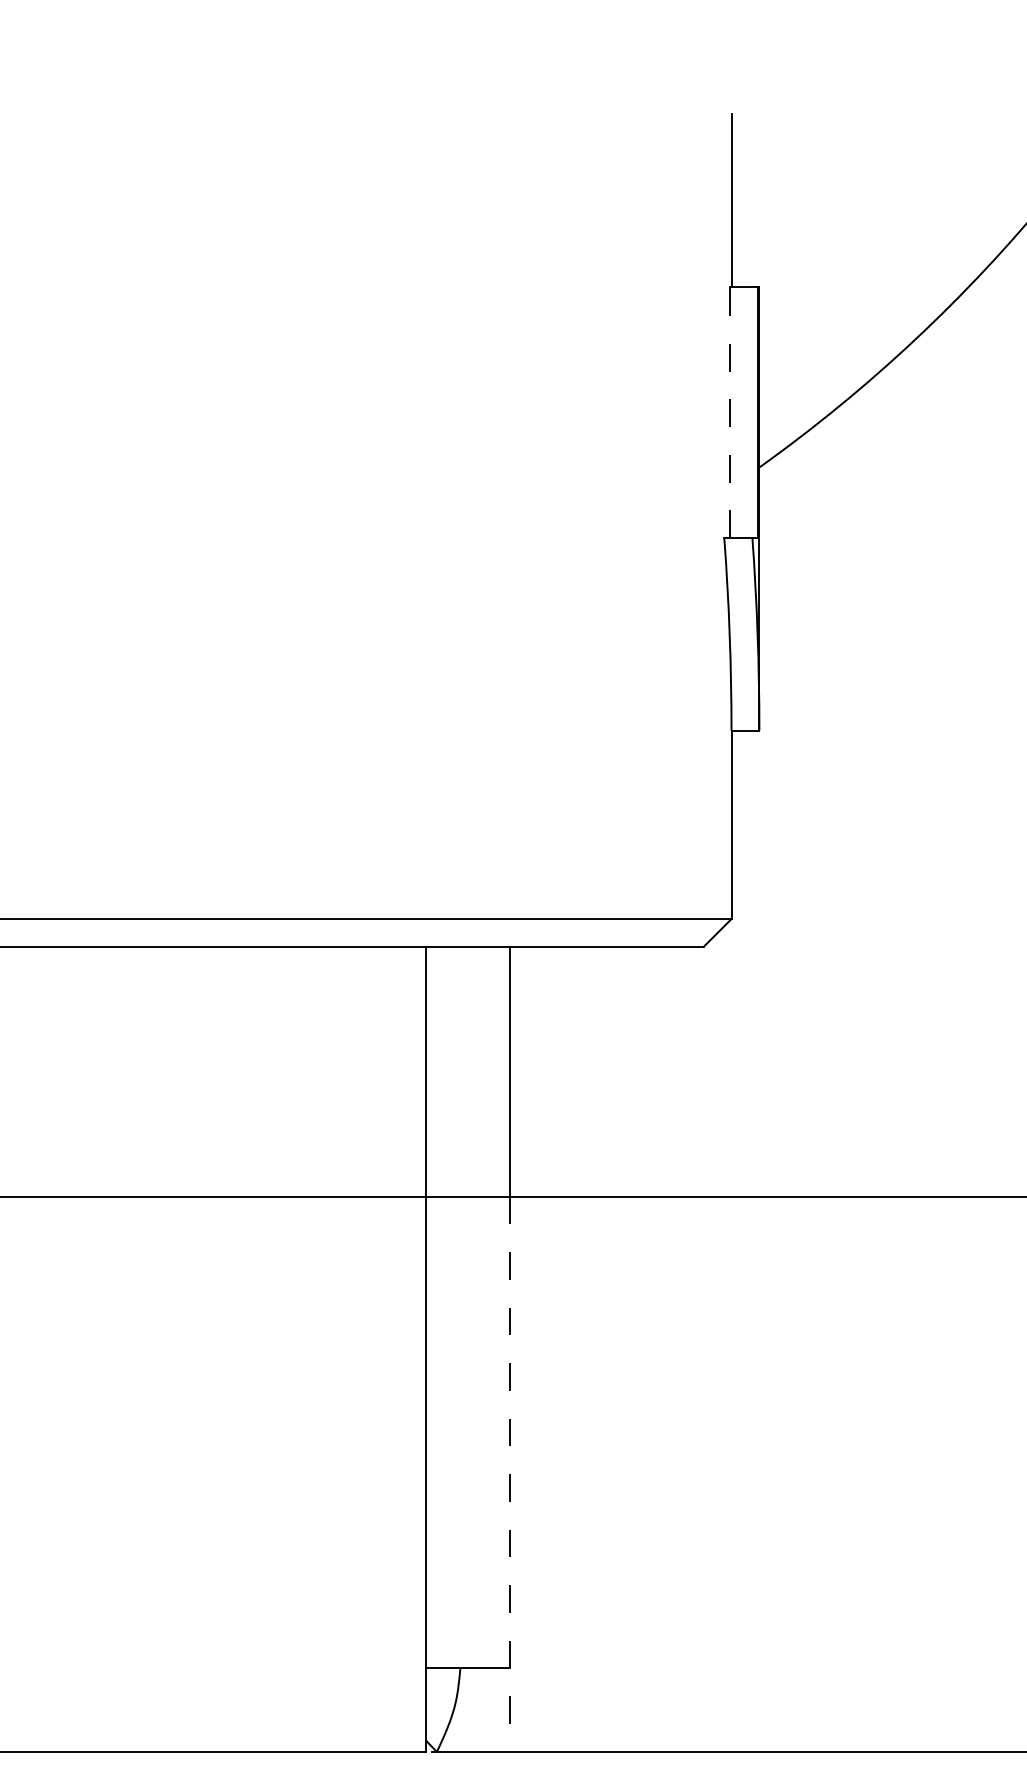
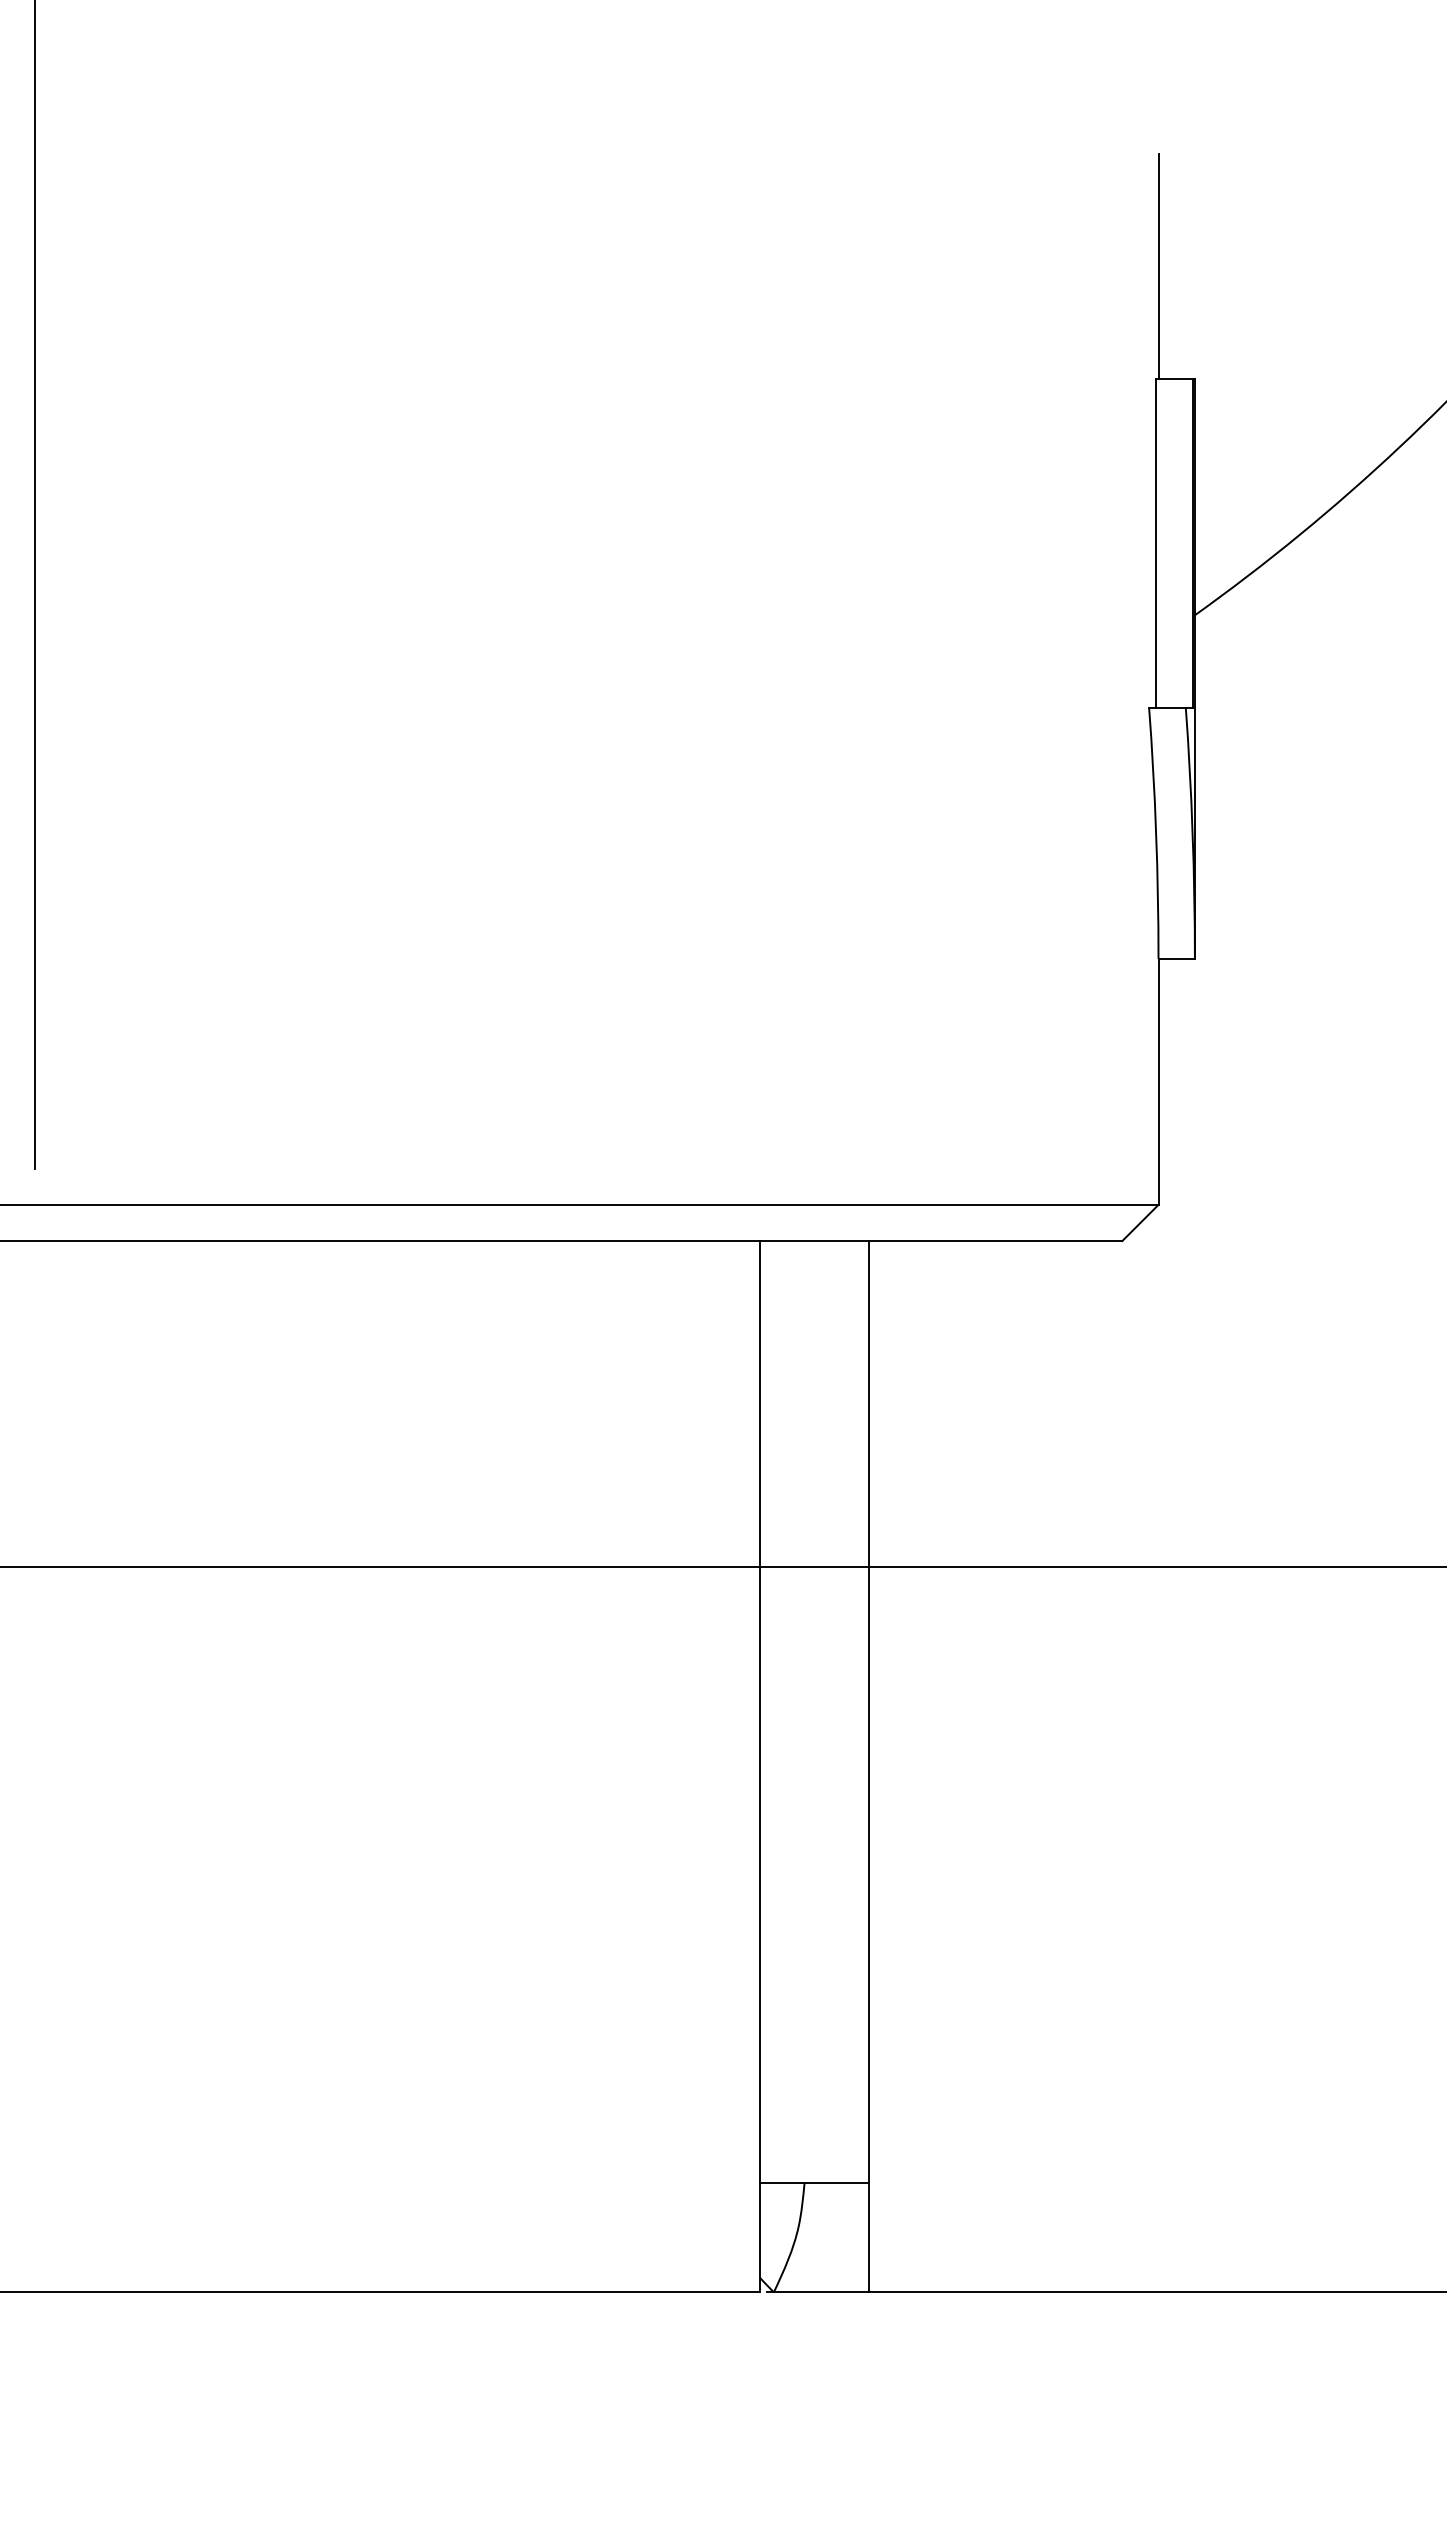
line: (729, 411) -> (1156, 542), dashed -> solid
line: (509, 1474) -> (868, 1930), dashed -> solid

